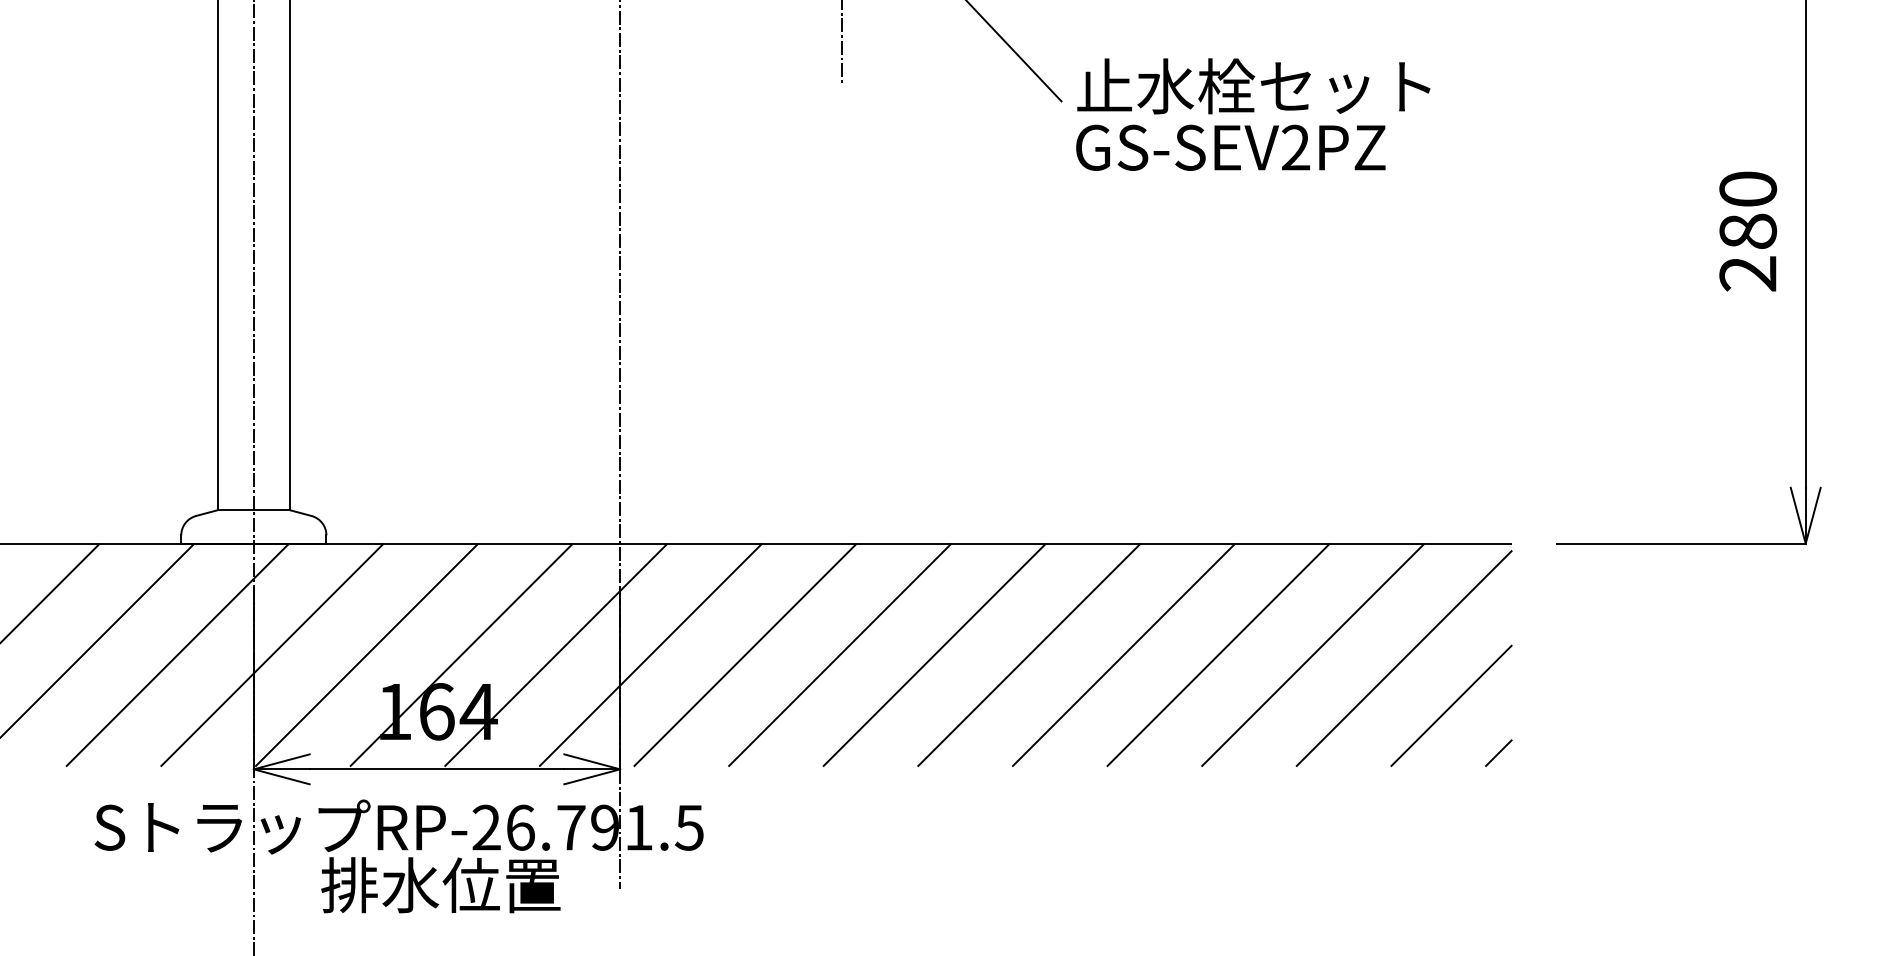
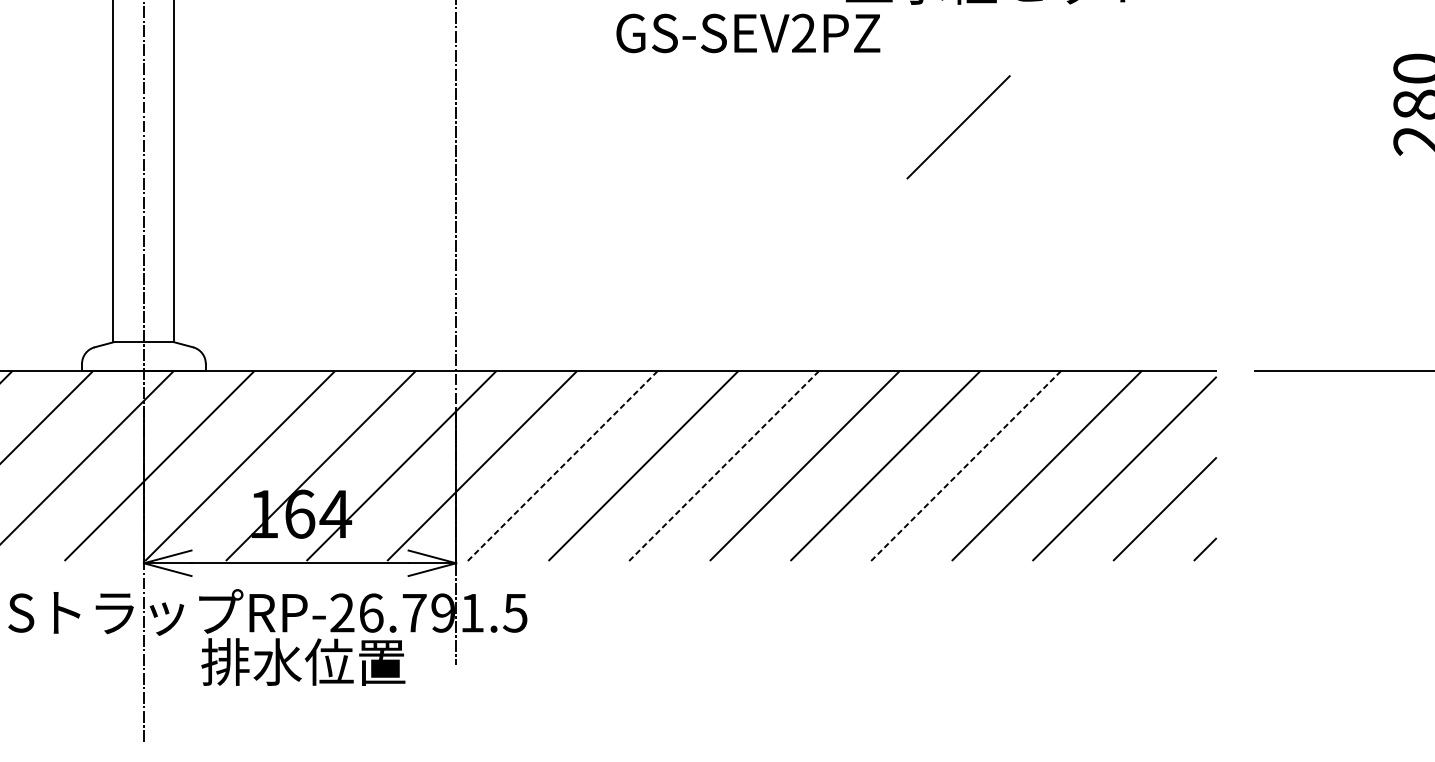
text: (1230, 147) -> (748, 33), moved
line: (1209, 257) -> (958, 126), added
line: (745, 655) -> (563, 466), solid -> dashed
line: (934, 655) -> (724, 466), solid -> dashed
line: (1218, 655) -> (966, 466), solid -> dashed

